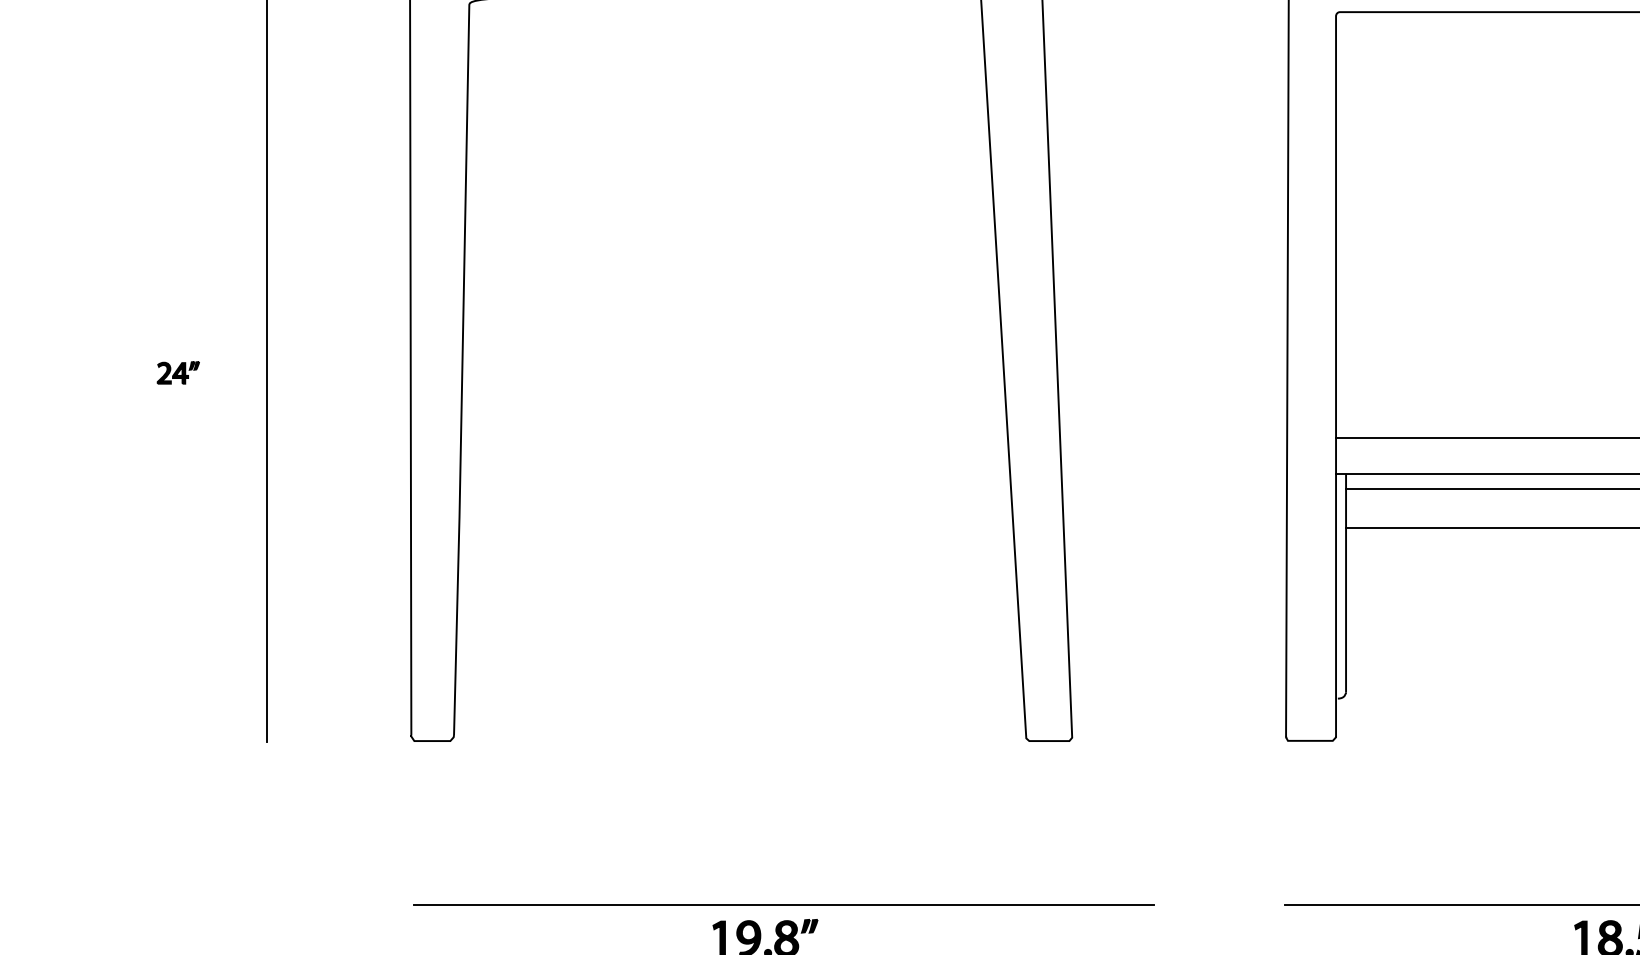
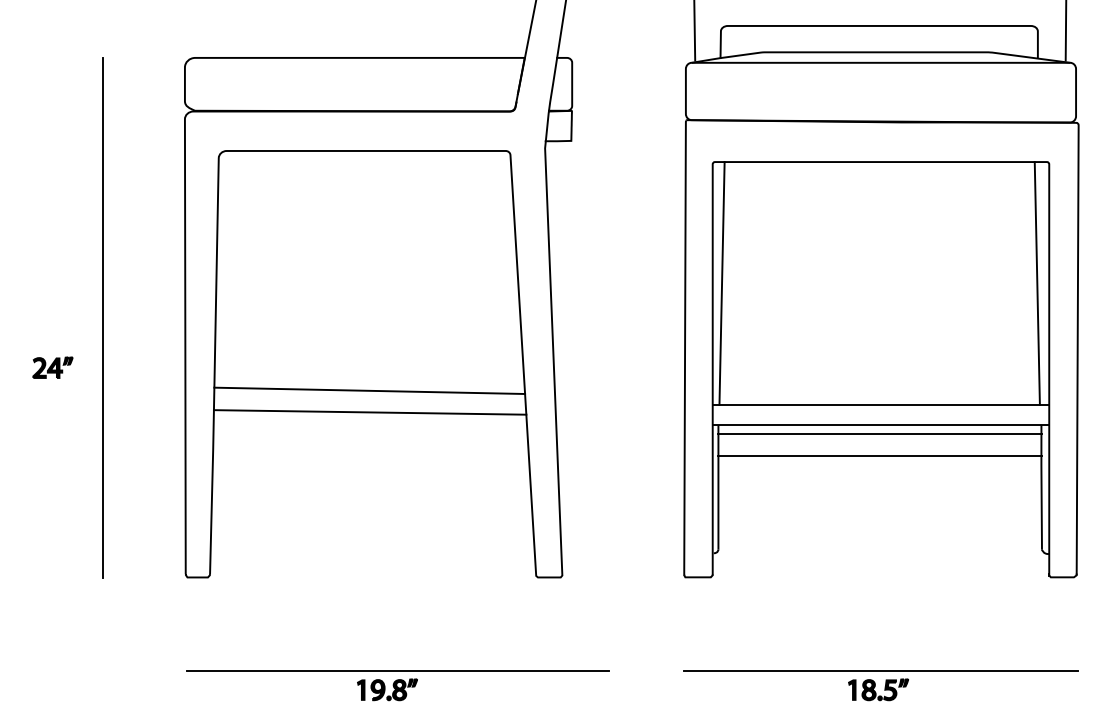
line: (1351, 225) -> (721, 283), added
part: (177, 372) -> (52, 367), size x1.67
line: (733, 413) -> (369, 390), added
line: (733, 451) -> (369, 412), added

